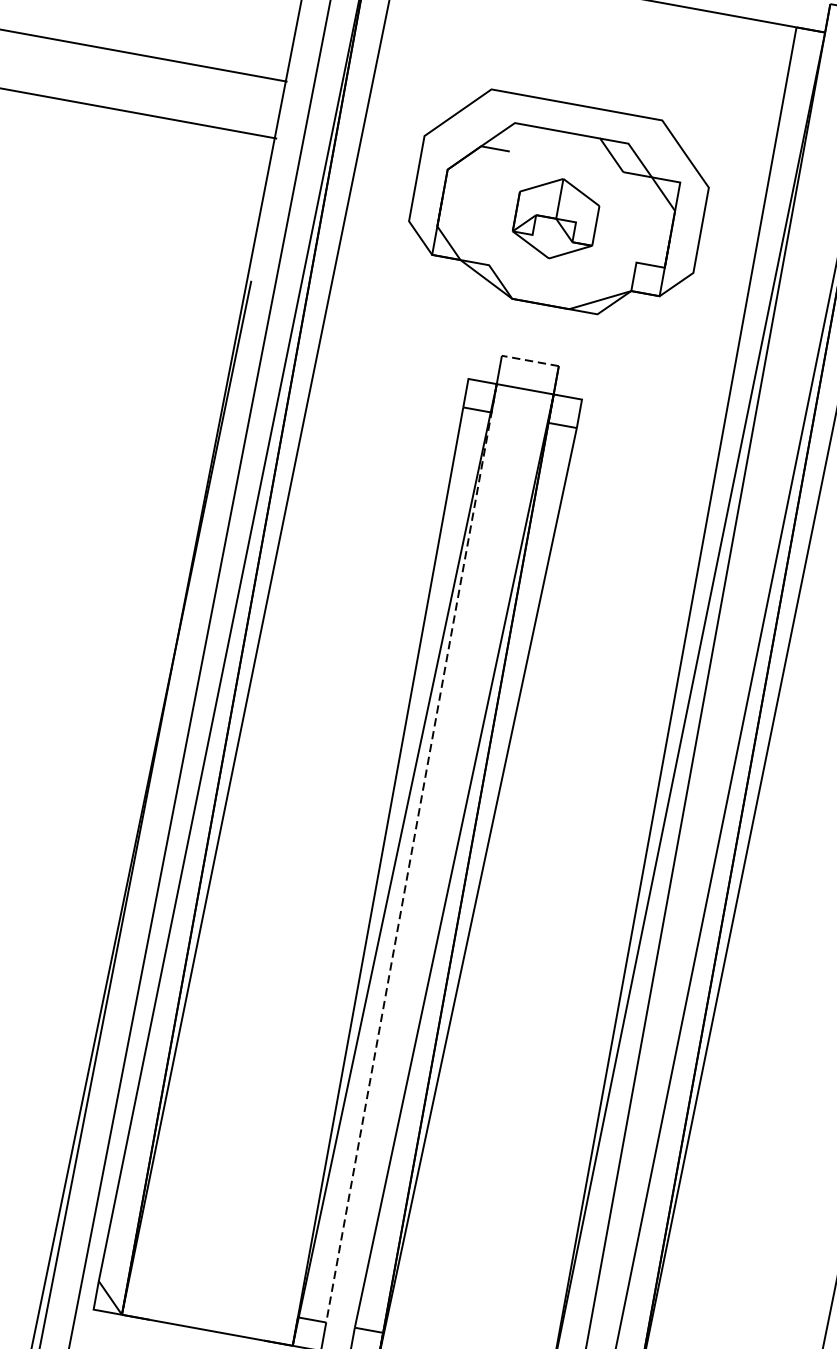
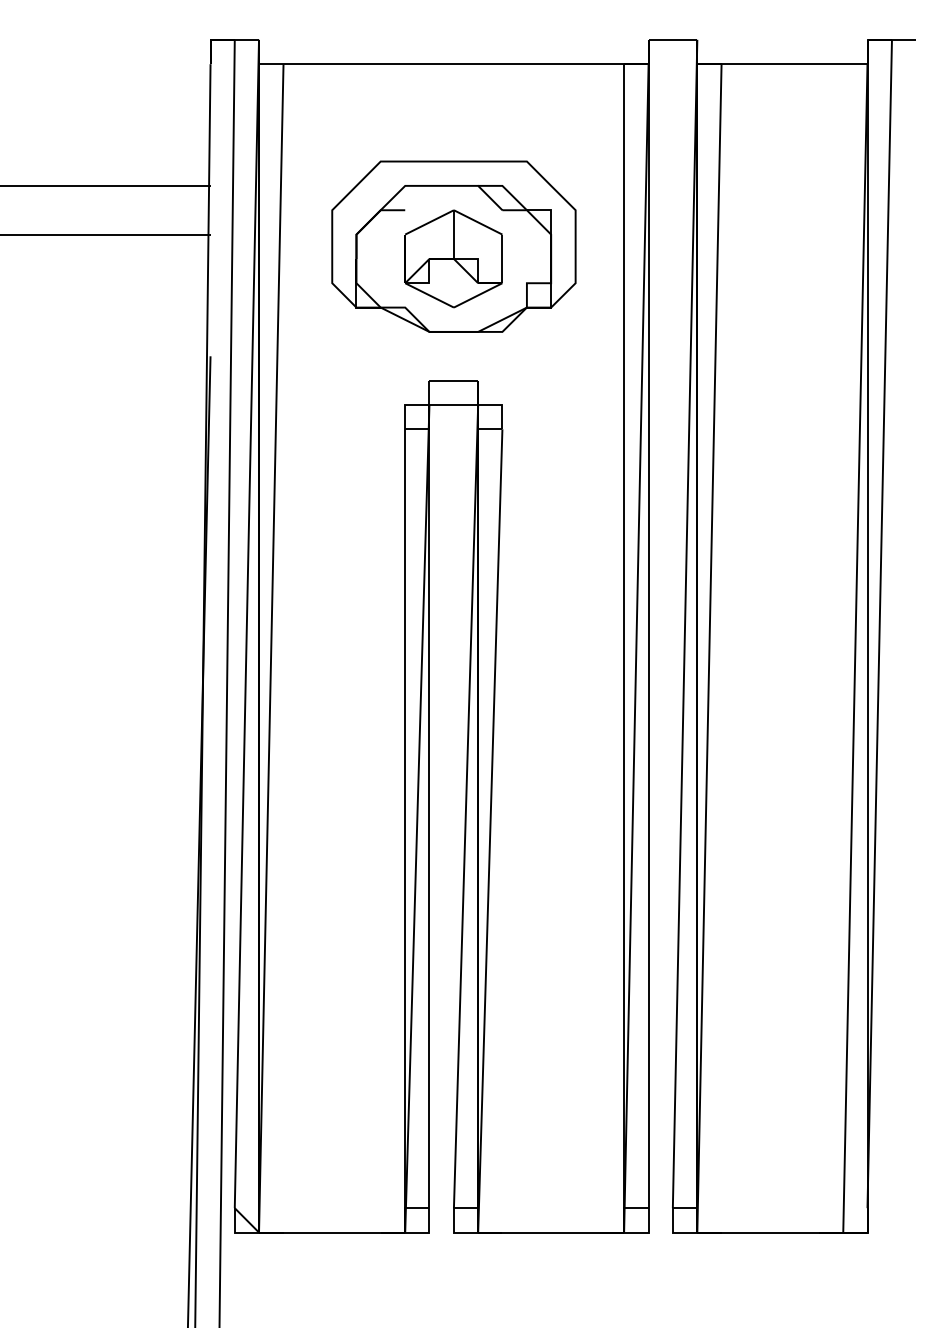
part: (555, 218) -> (453, 258), size x1.43
line: (530, 360) -> (453, 380), dashed -> solid
line: (411, 853) -> (429, 806), dashed -> solid

